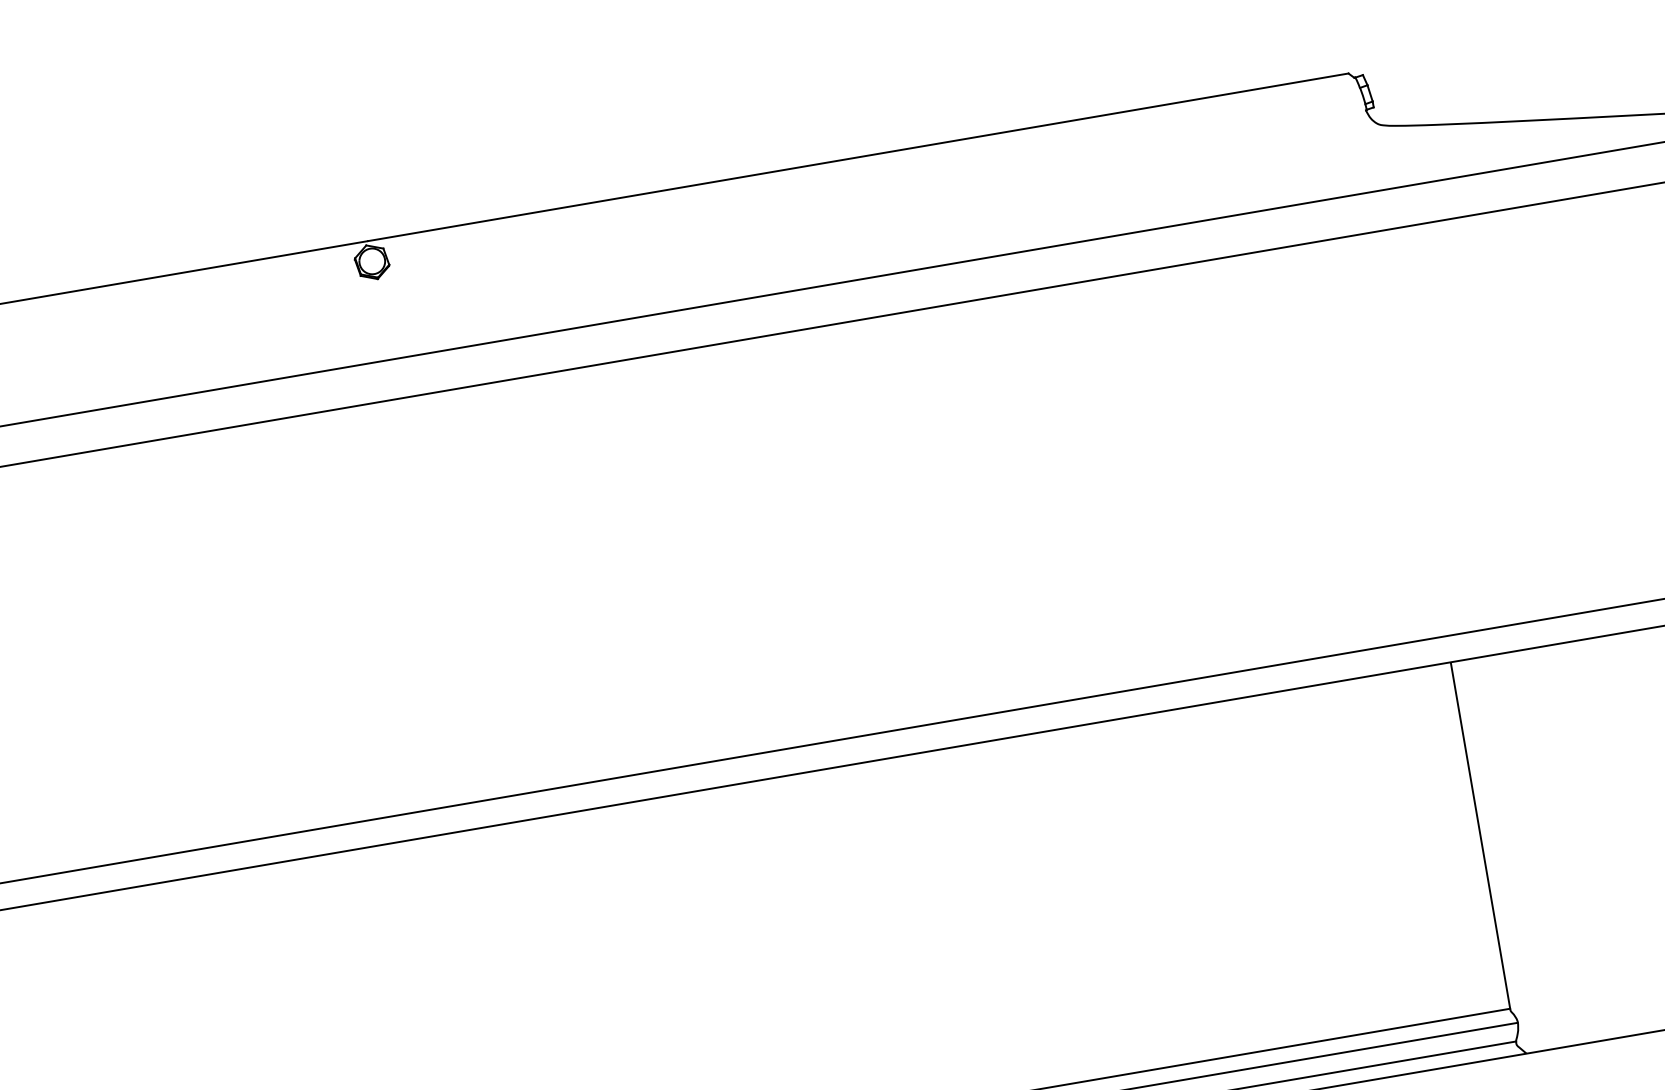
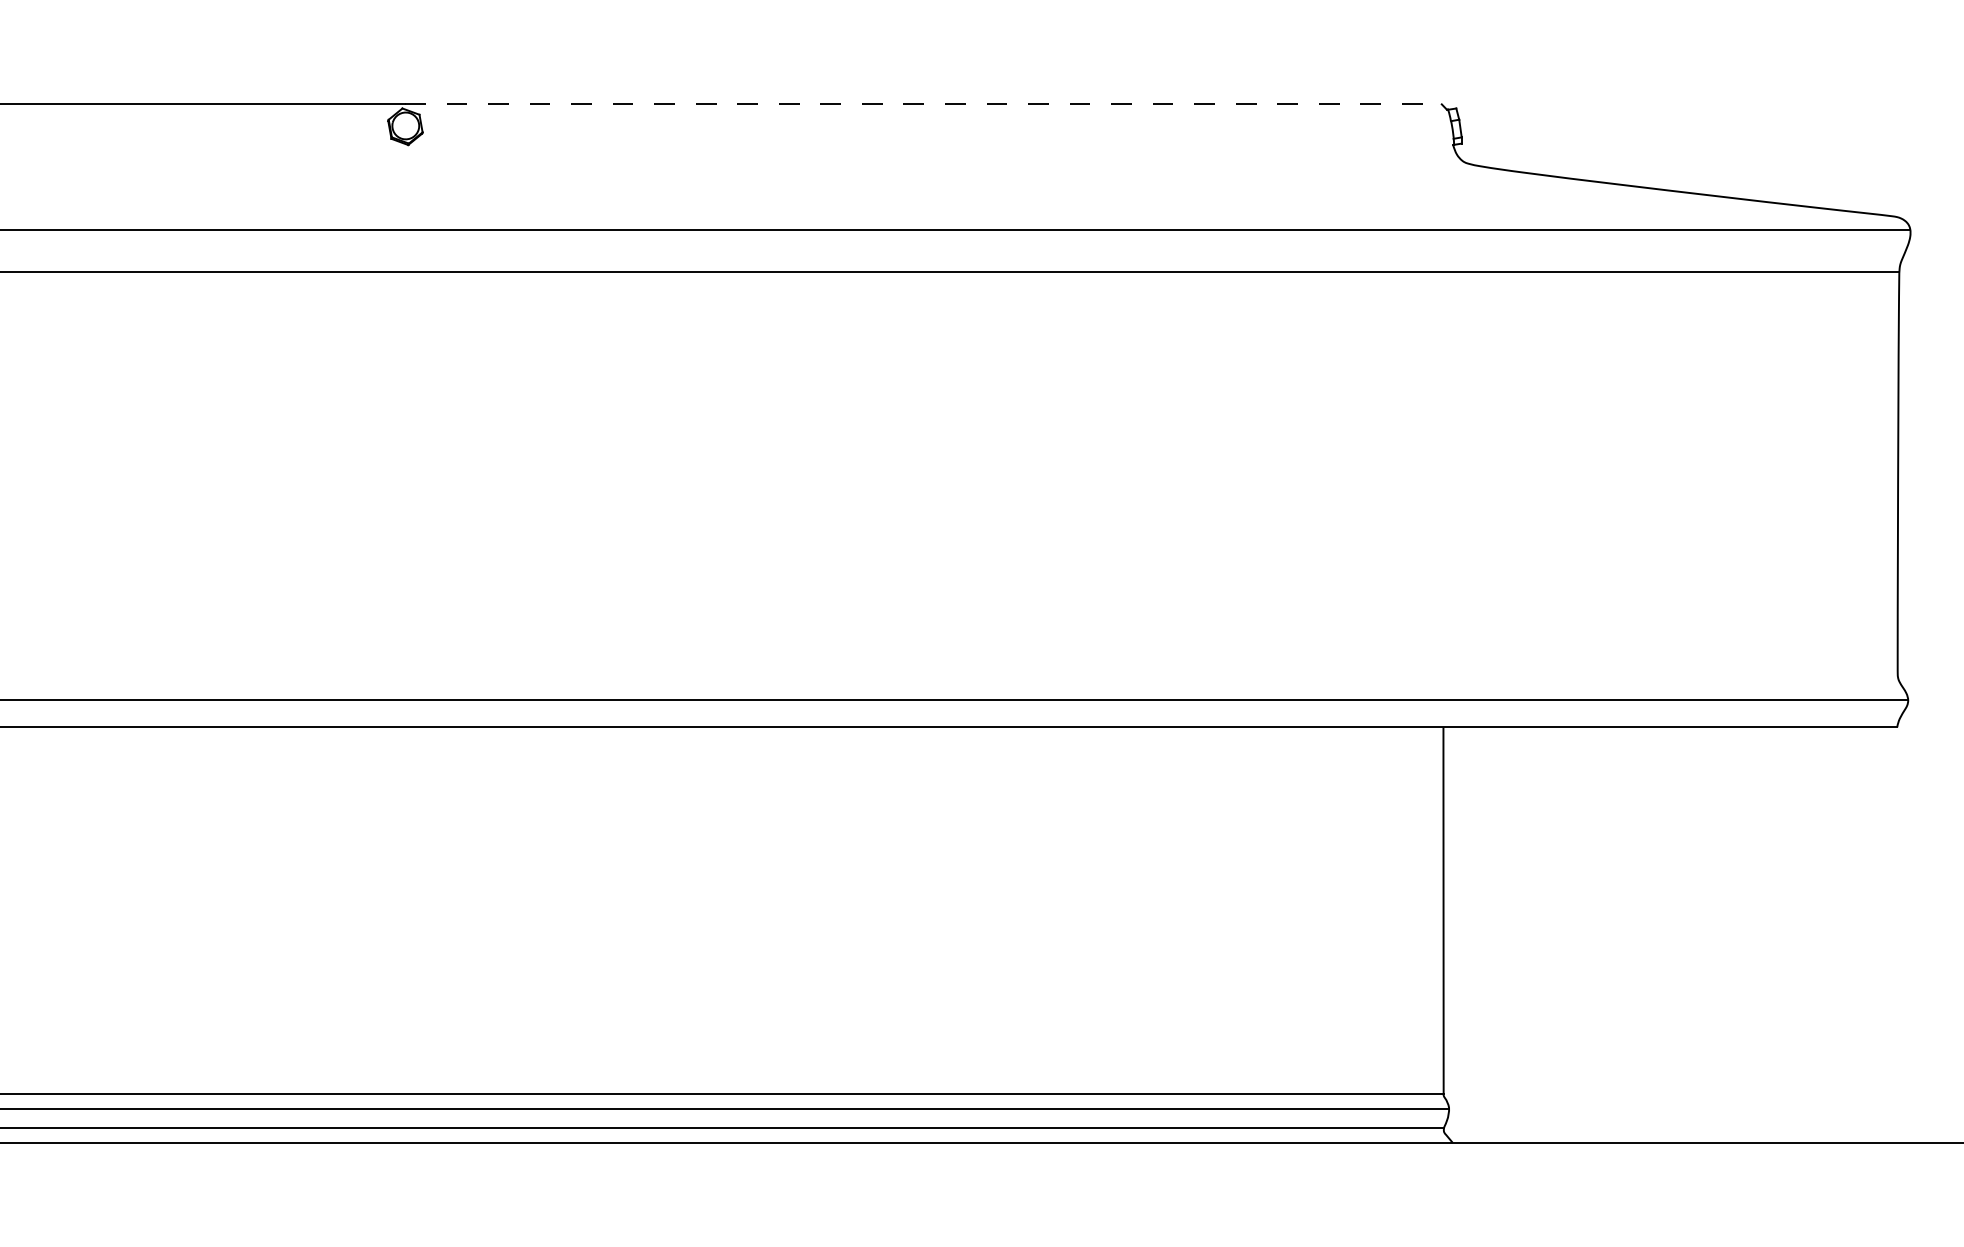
line: (858, 157) -> (923, 104), solid -> dashed

